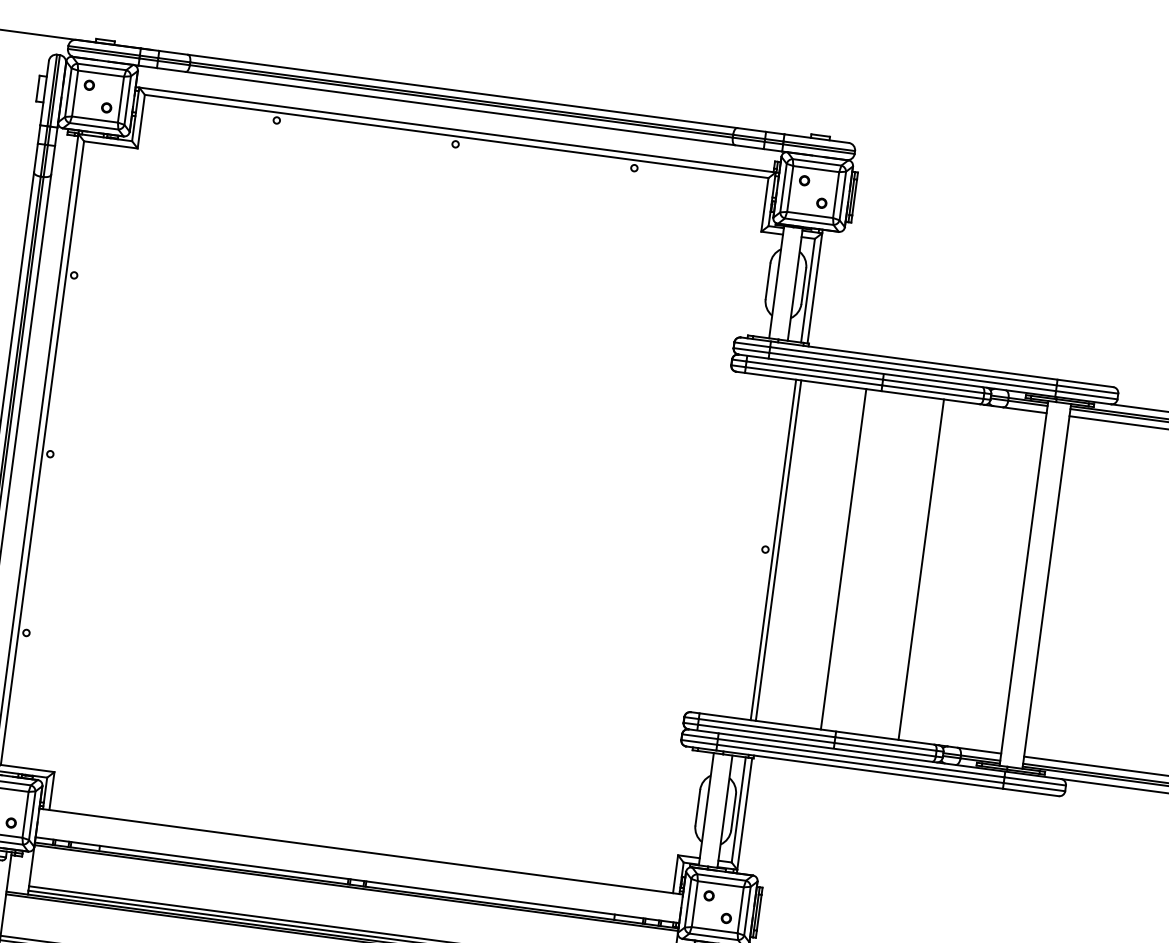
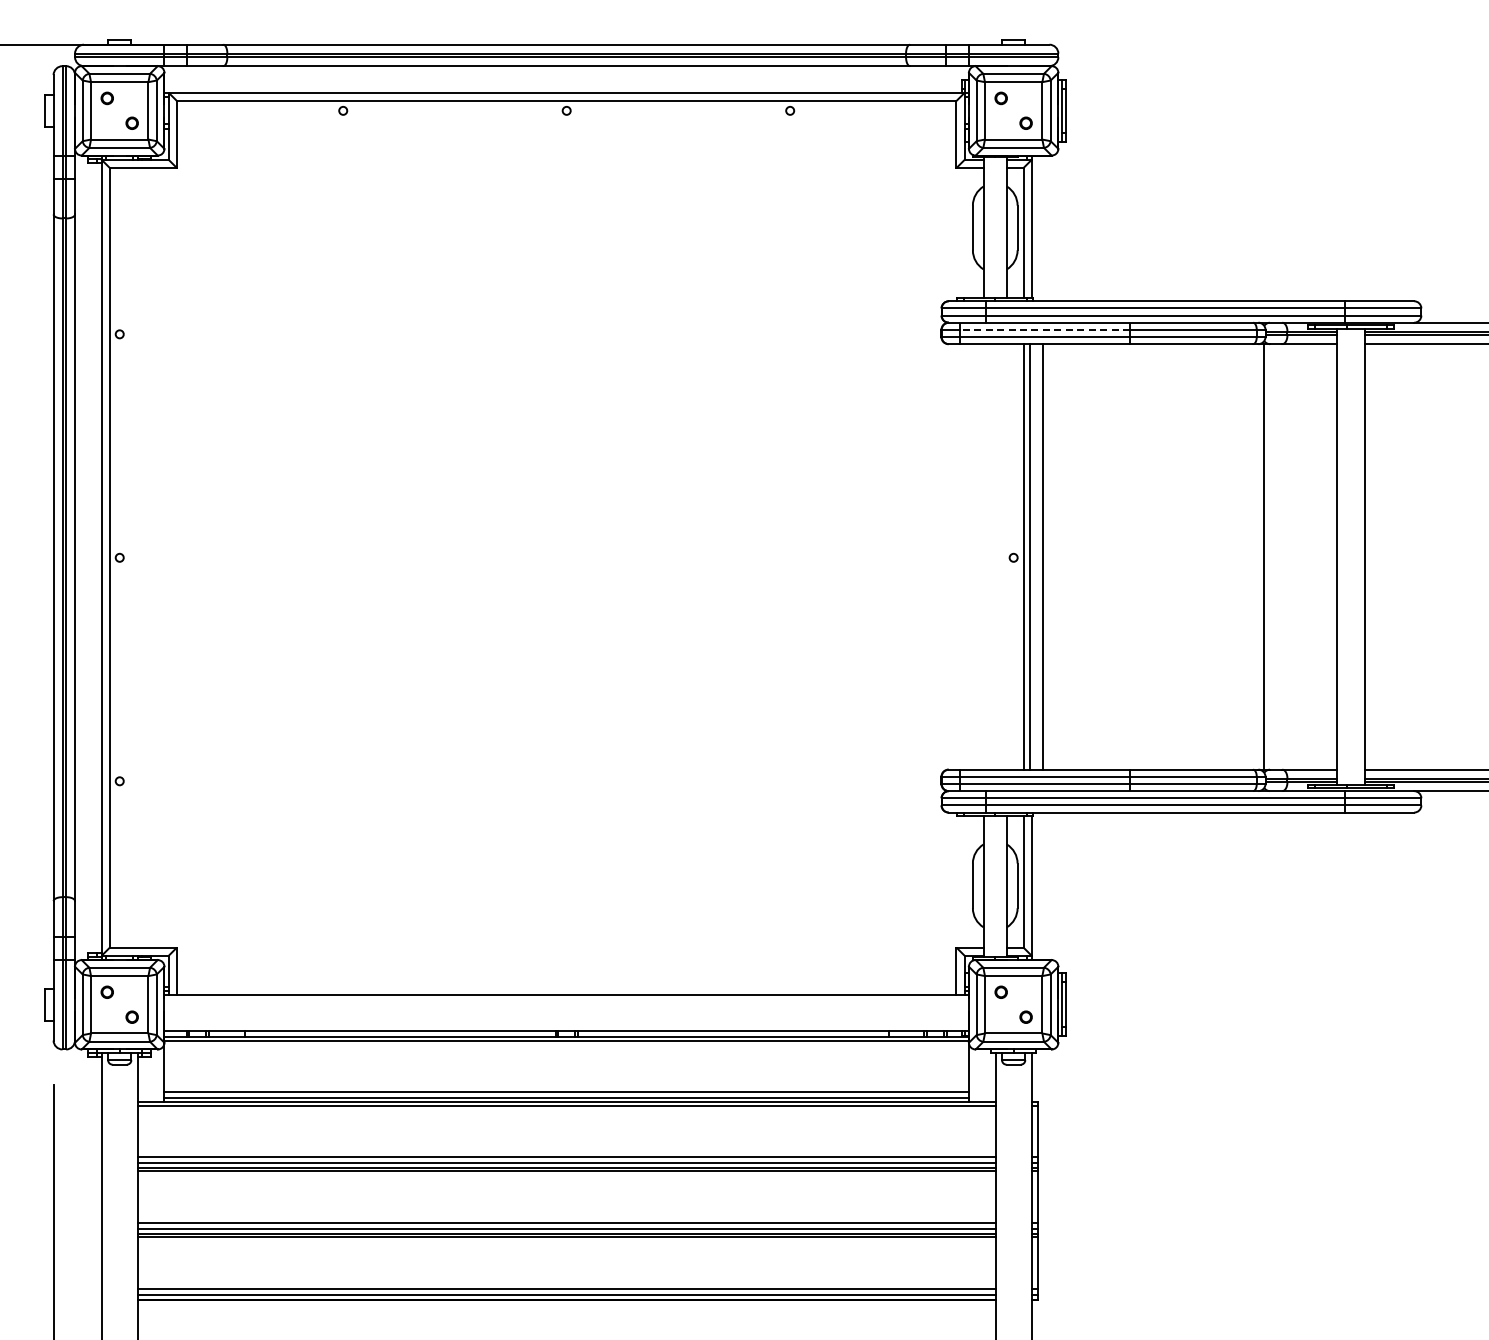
line: (814, 370) -> (1044, 329), solid -> dashed
line: (843, 559) -> (1043, 556), moved
line: (921, 569) -> (1264, 556), moved

